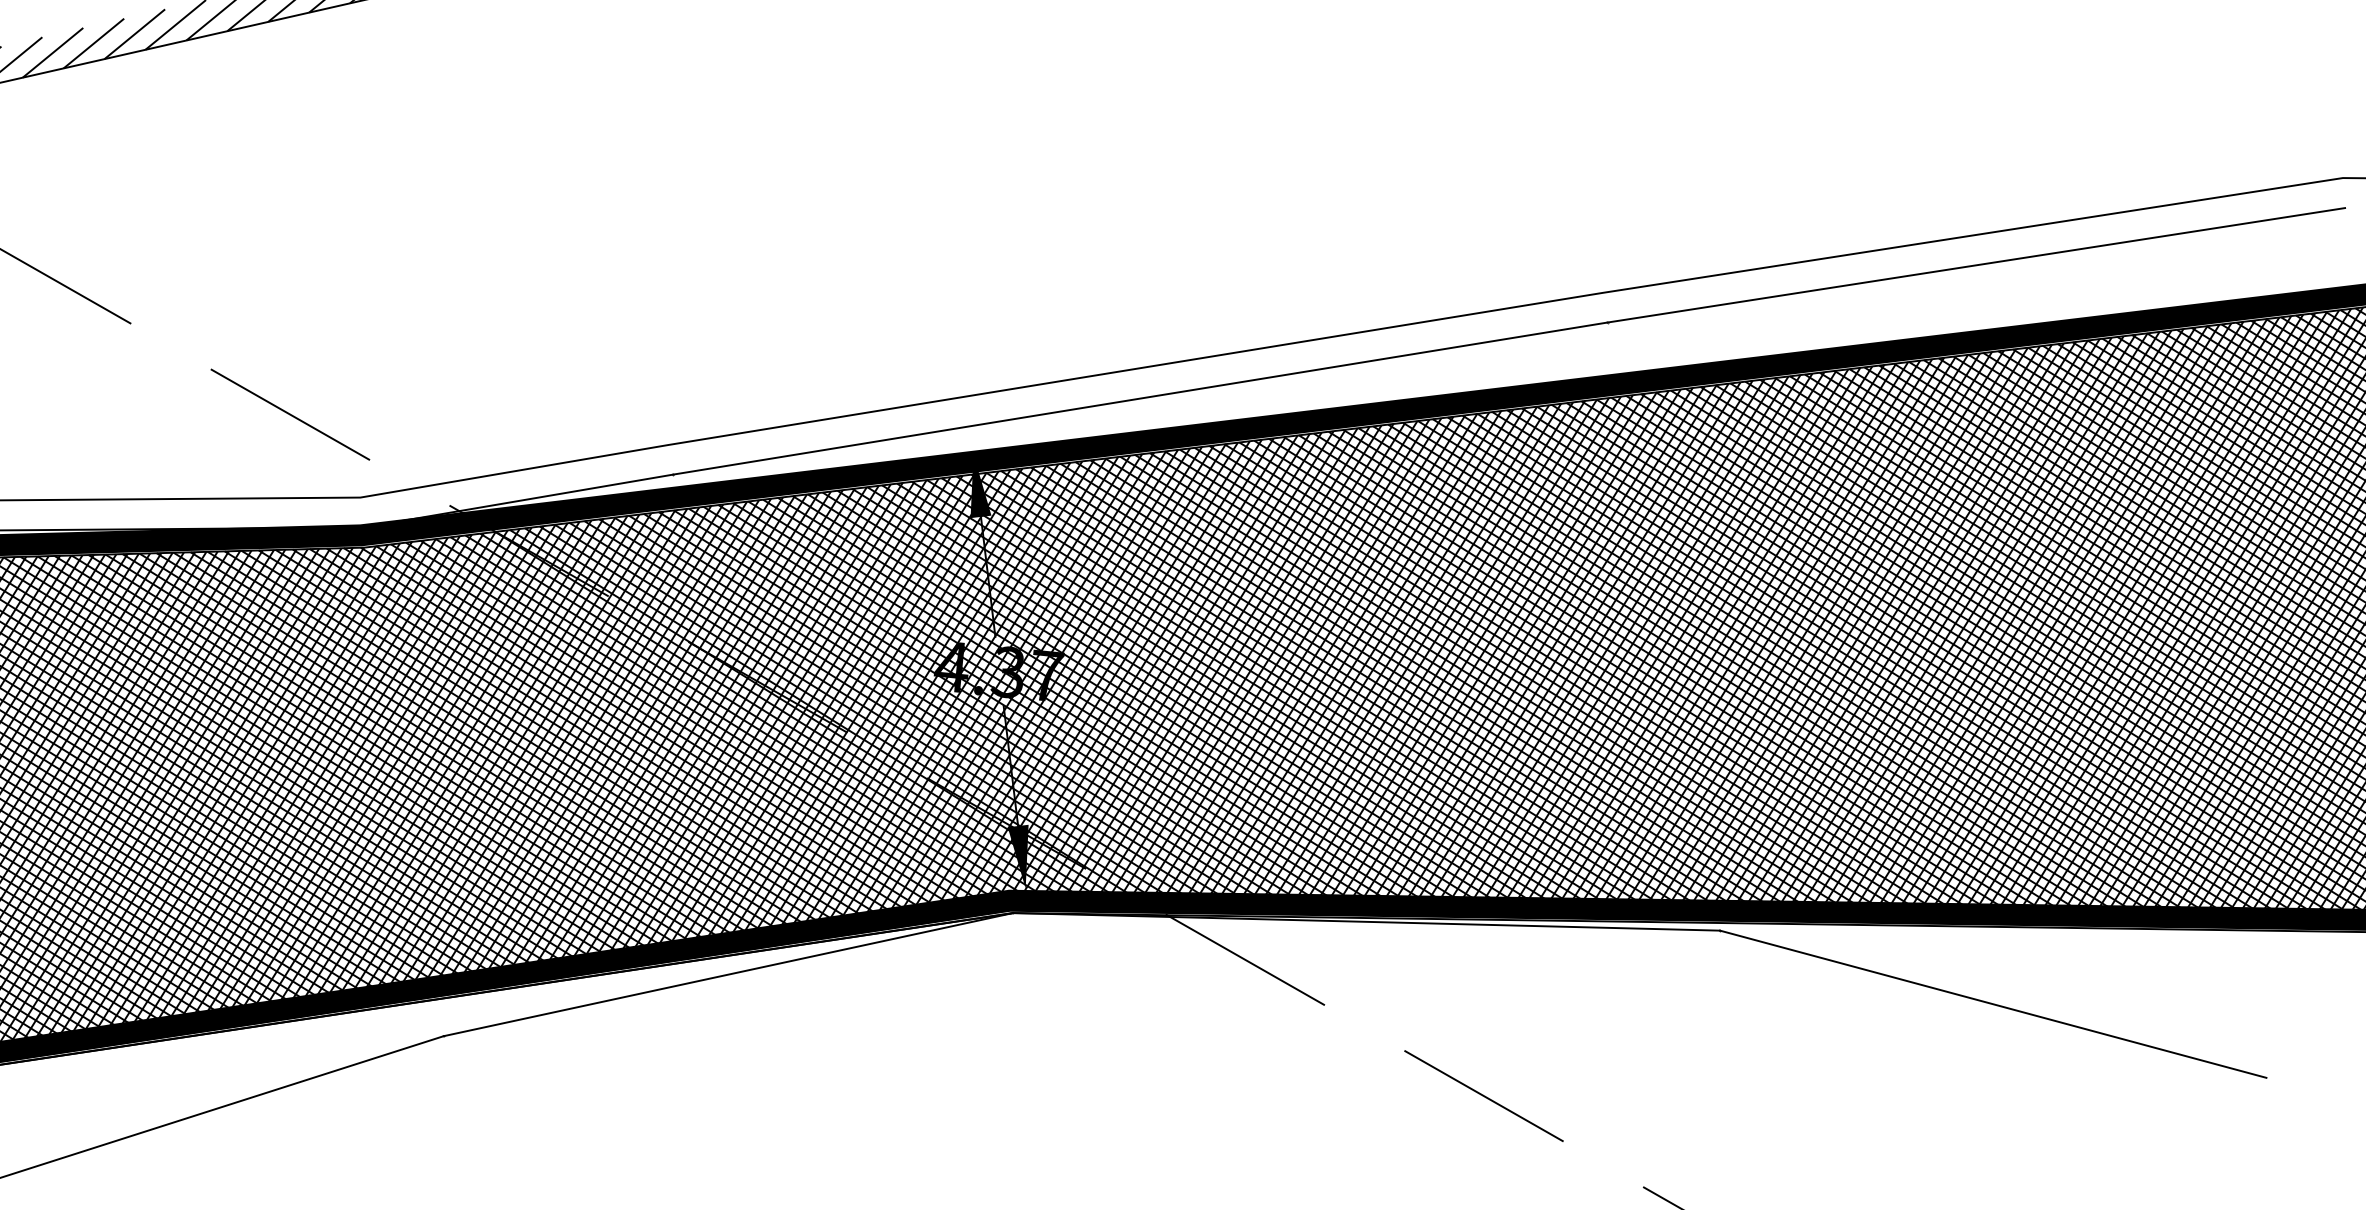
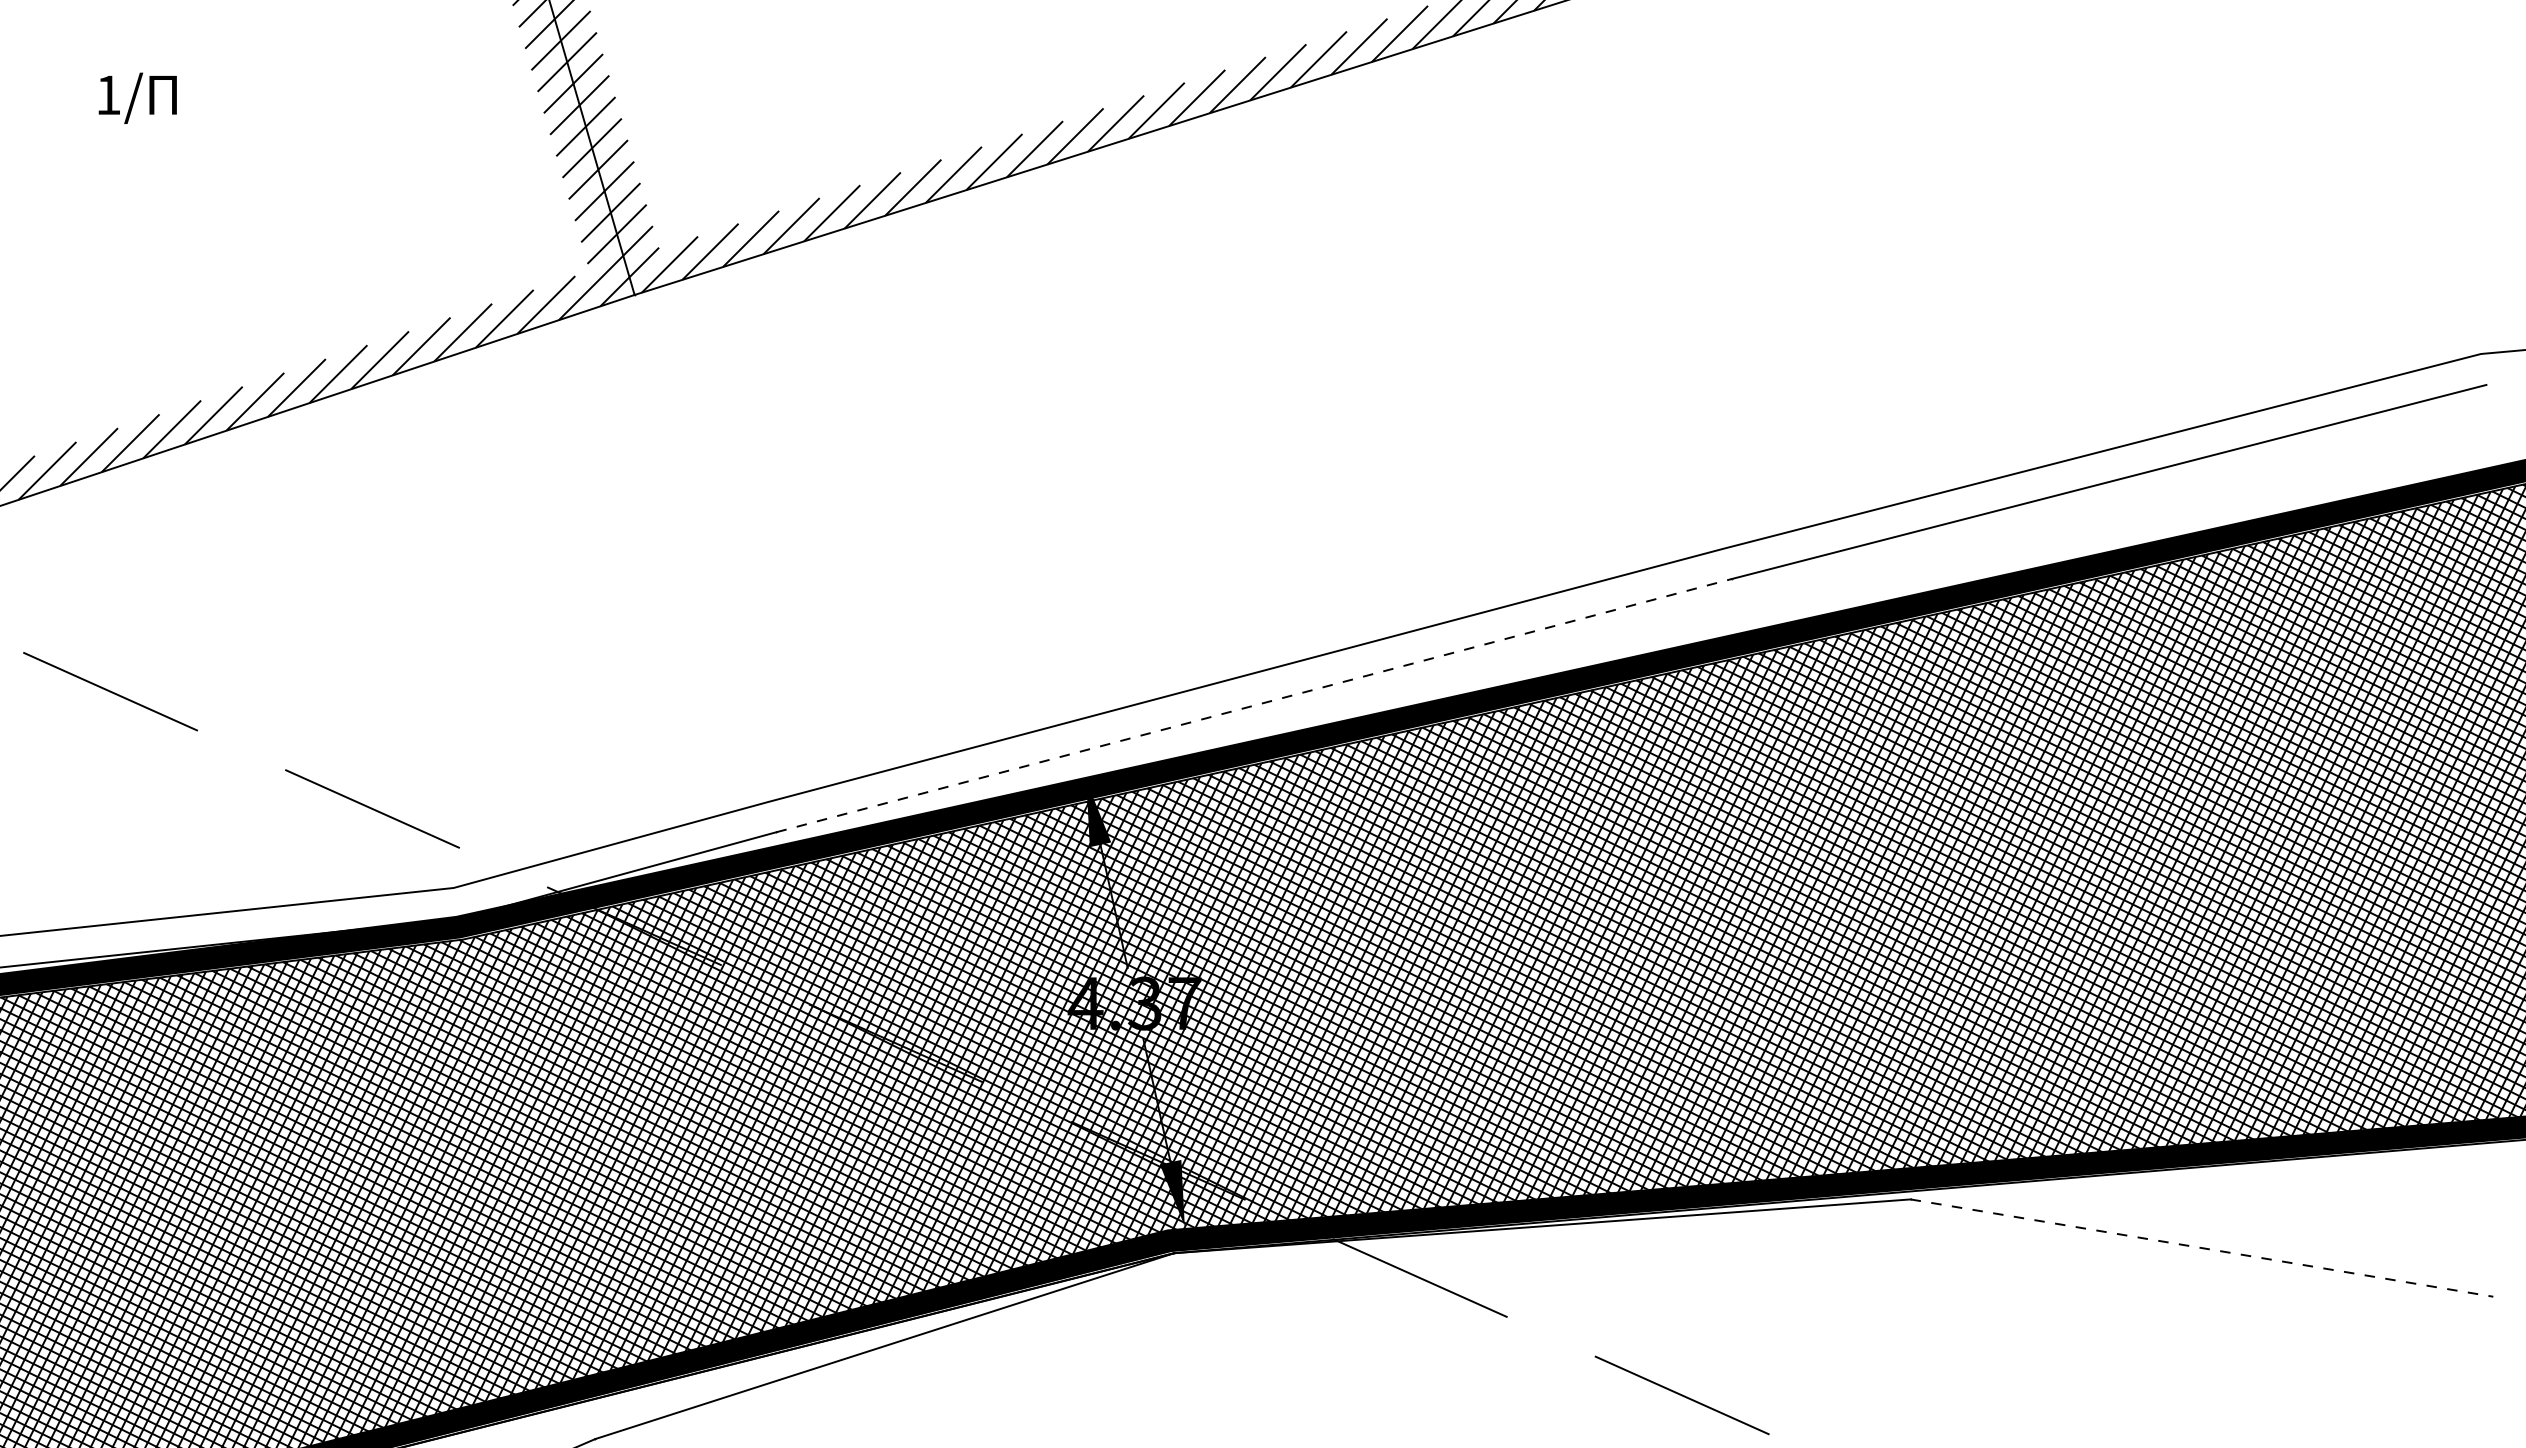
line: (1140, 398) -> (1254, 705), solid -> dashed
line: (1993, 1004) -> (2202, 1248), solid -> dashed

